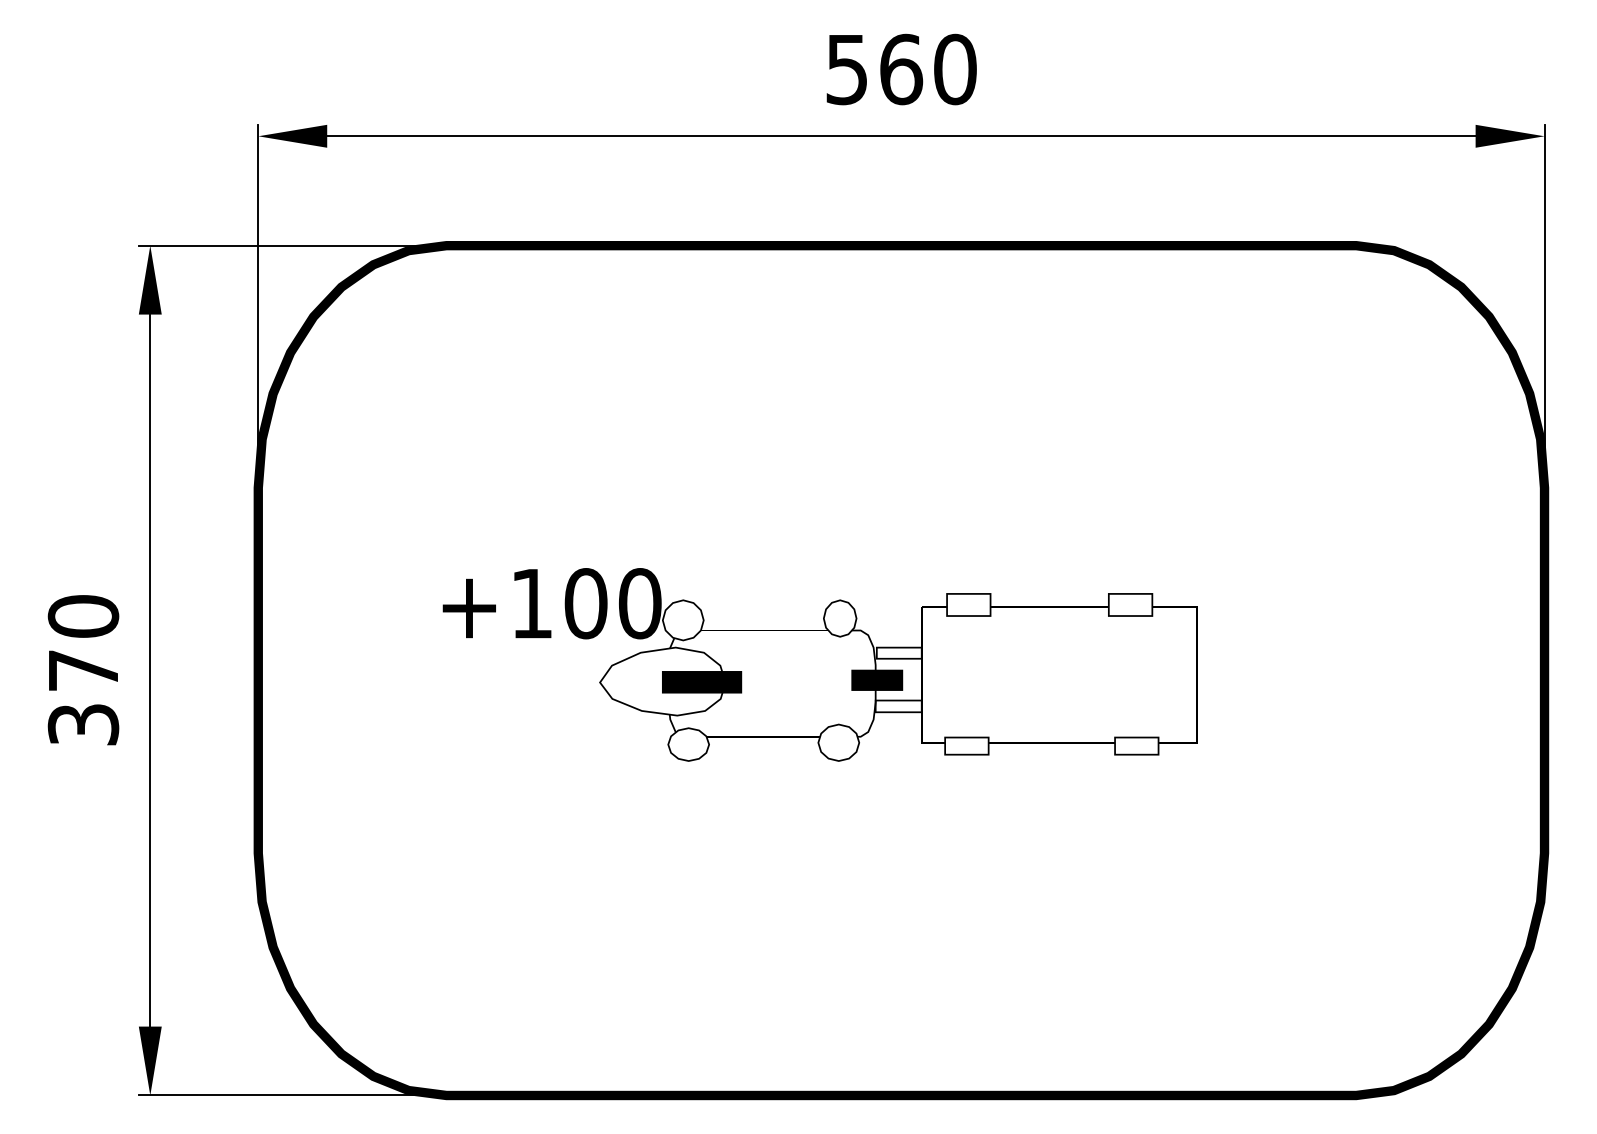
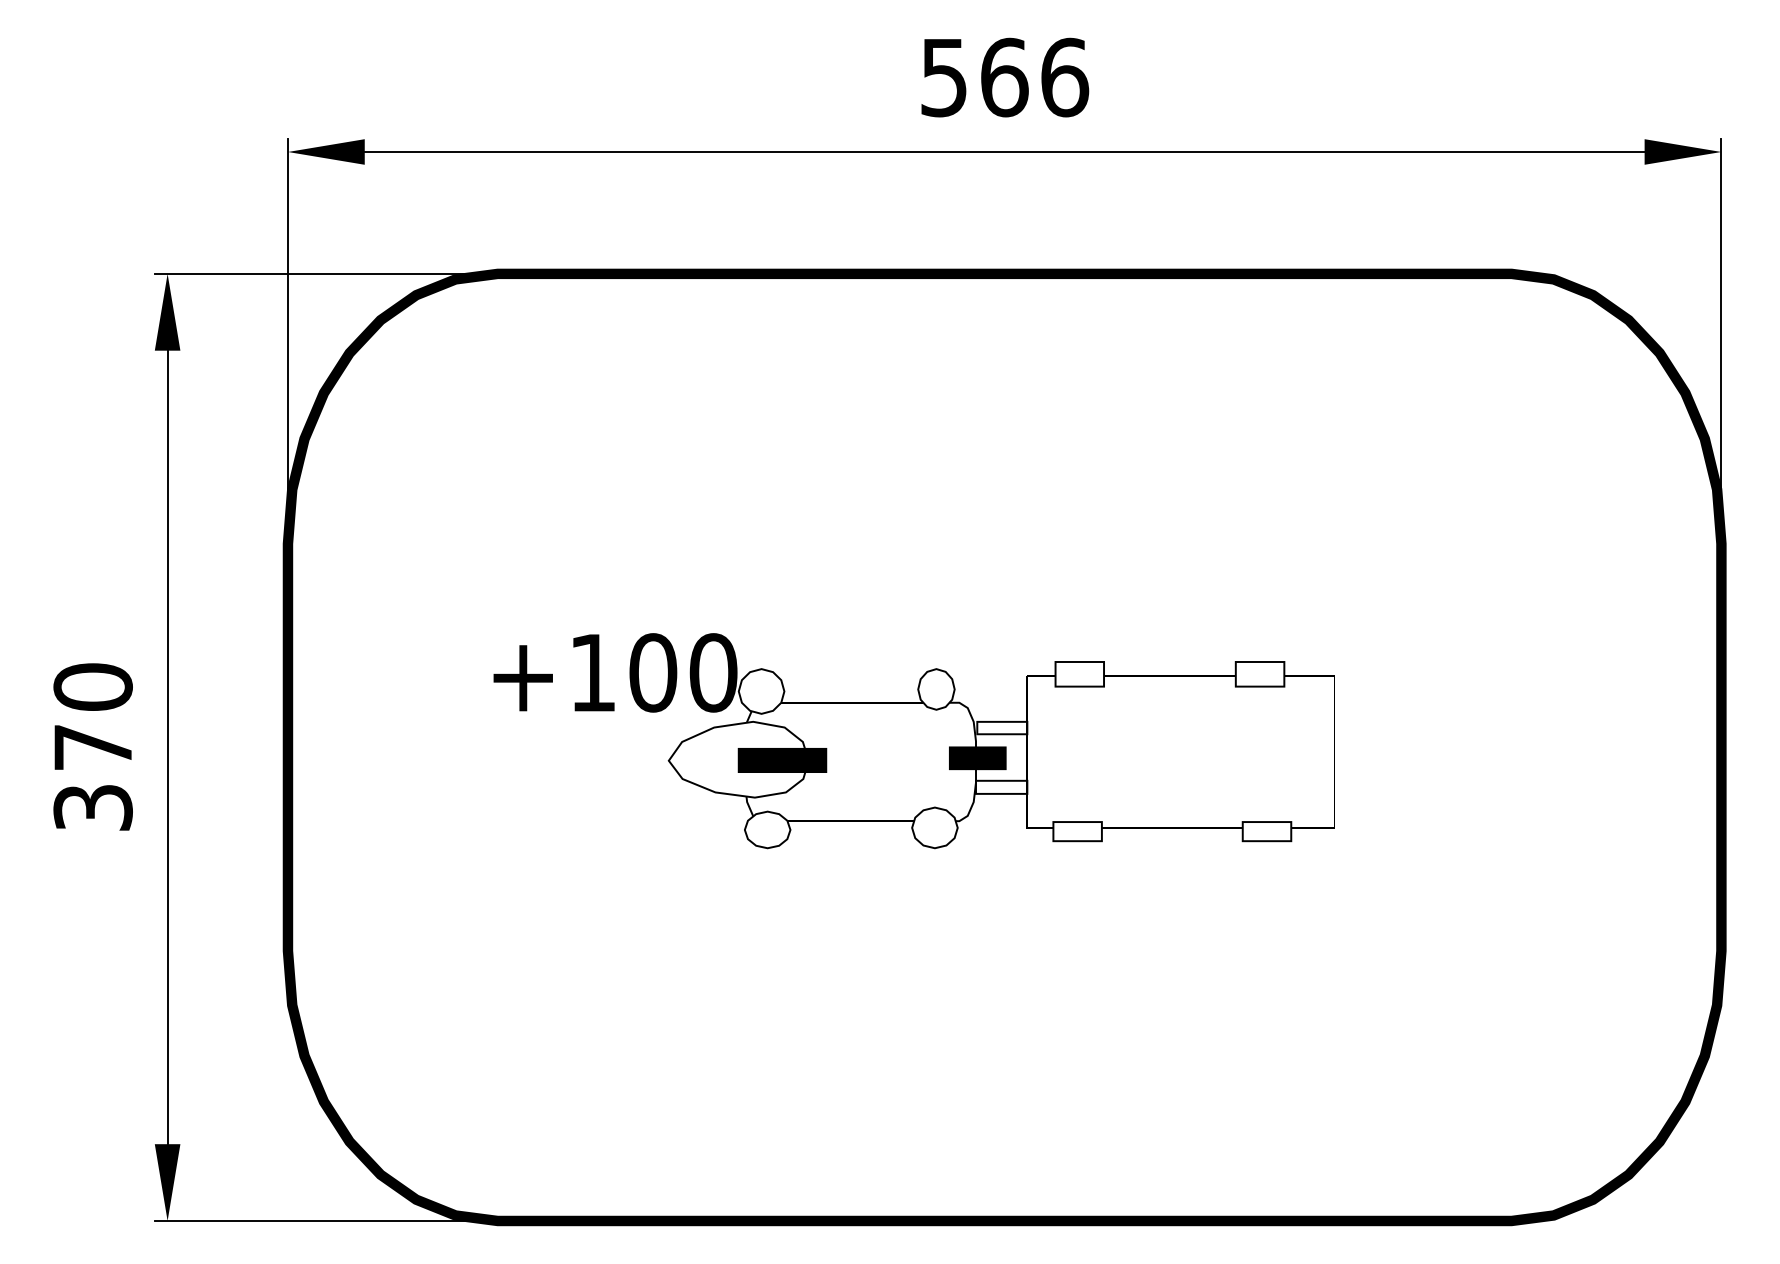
text: (955, 69) -> (1065, 77), 560 -> 566

